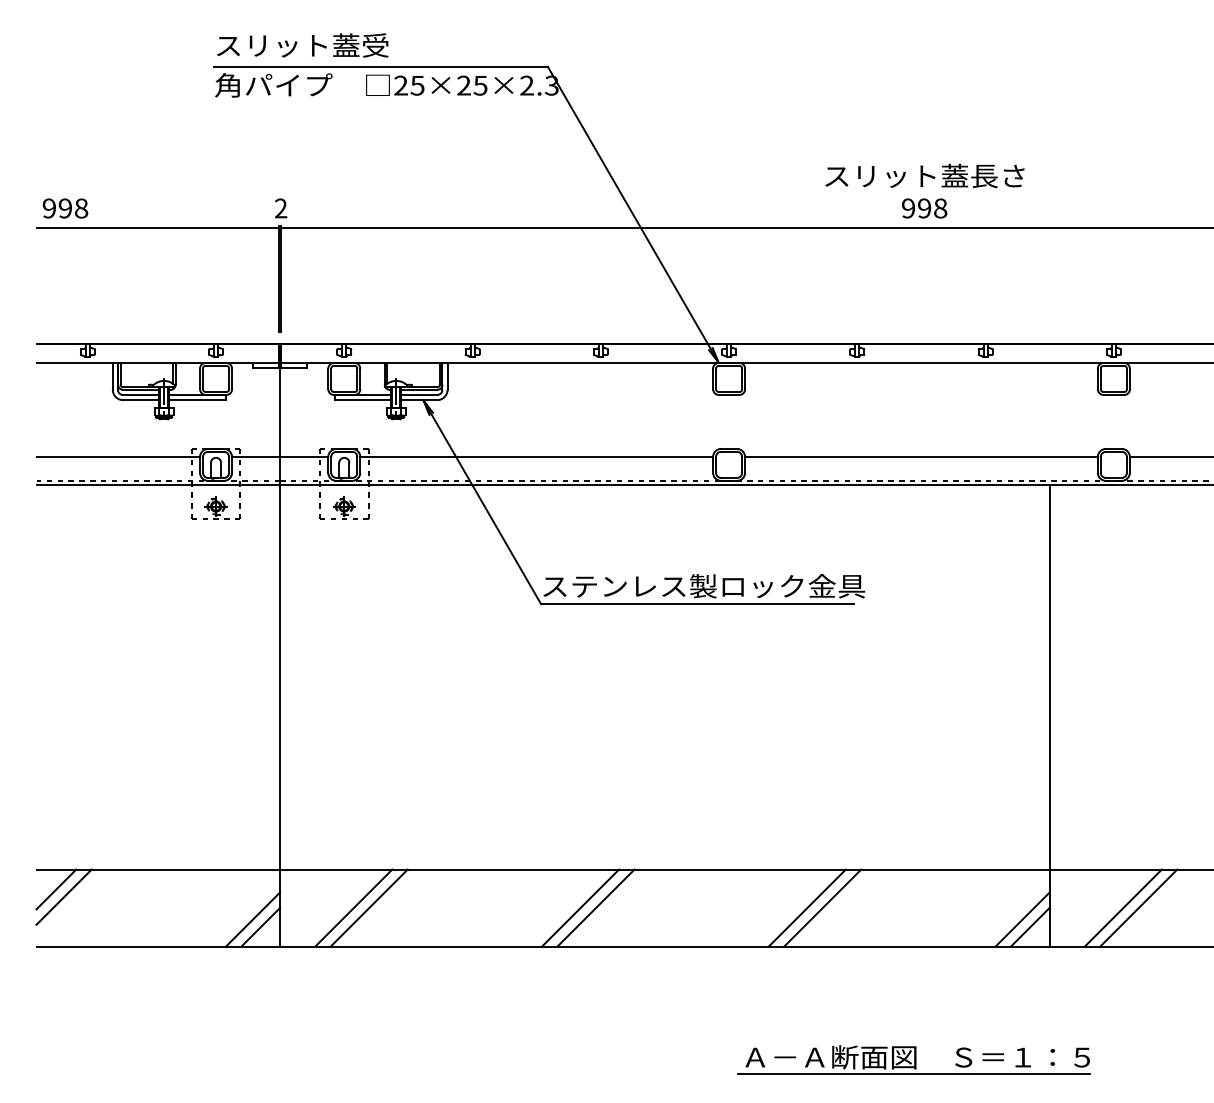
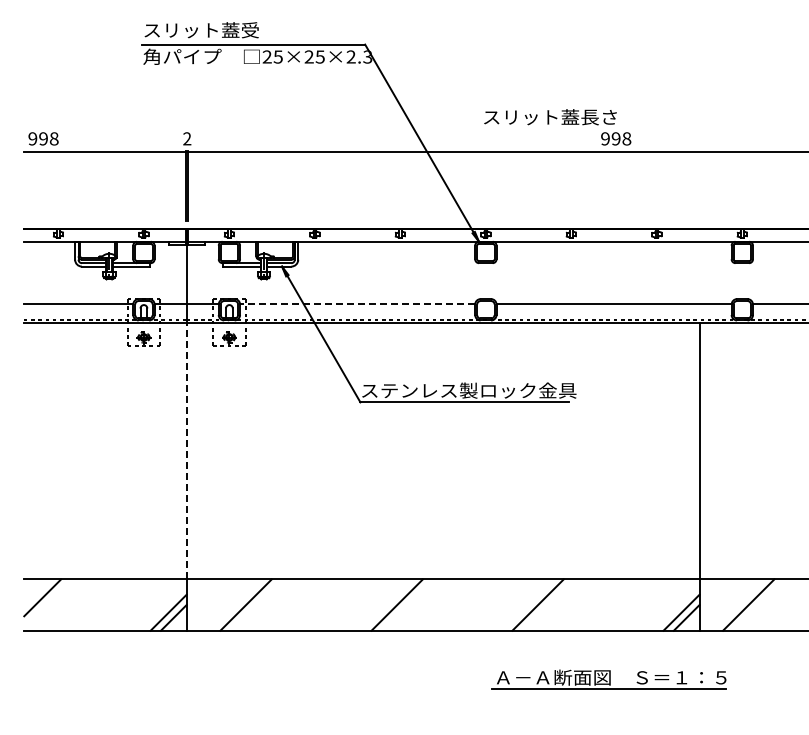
text: (925, 176) -> (550, 117), moved
line: (536, 456) -> (357, 304), solid -> dashed
line: (279, 676) -> (186, 450), solid -> dashed
line: (56, 889) -> (37, 592), removed
line: (353, 907) -> (235, 604), removed
line: (579, 907) -> (386, 604), removed
line: (821, 907) -> (547, 604), removed
line: (1138, 907) -> (758, 604), removed
part: (913, 1060) -> (608, 679), moved

